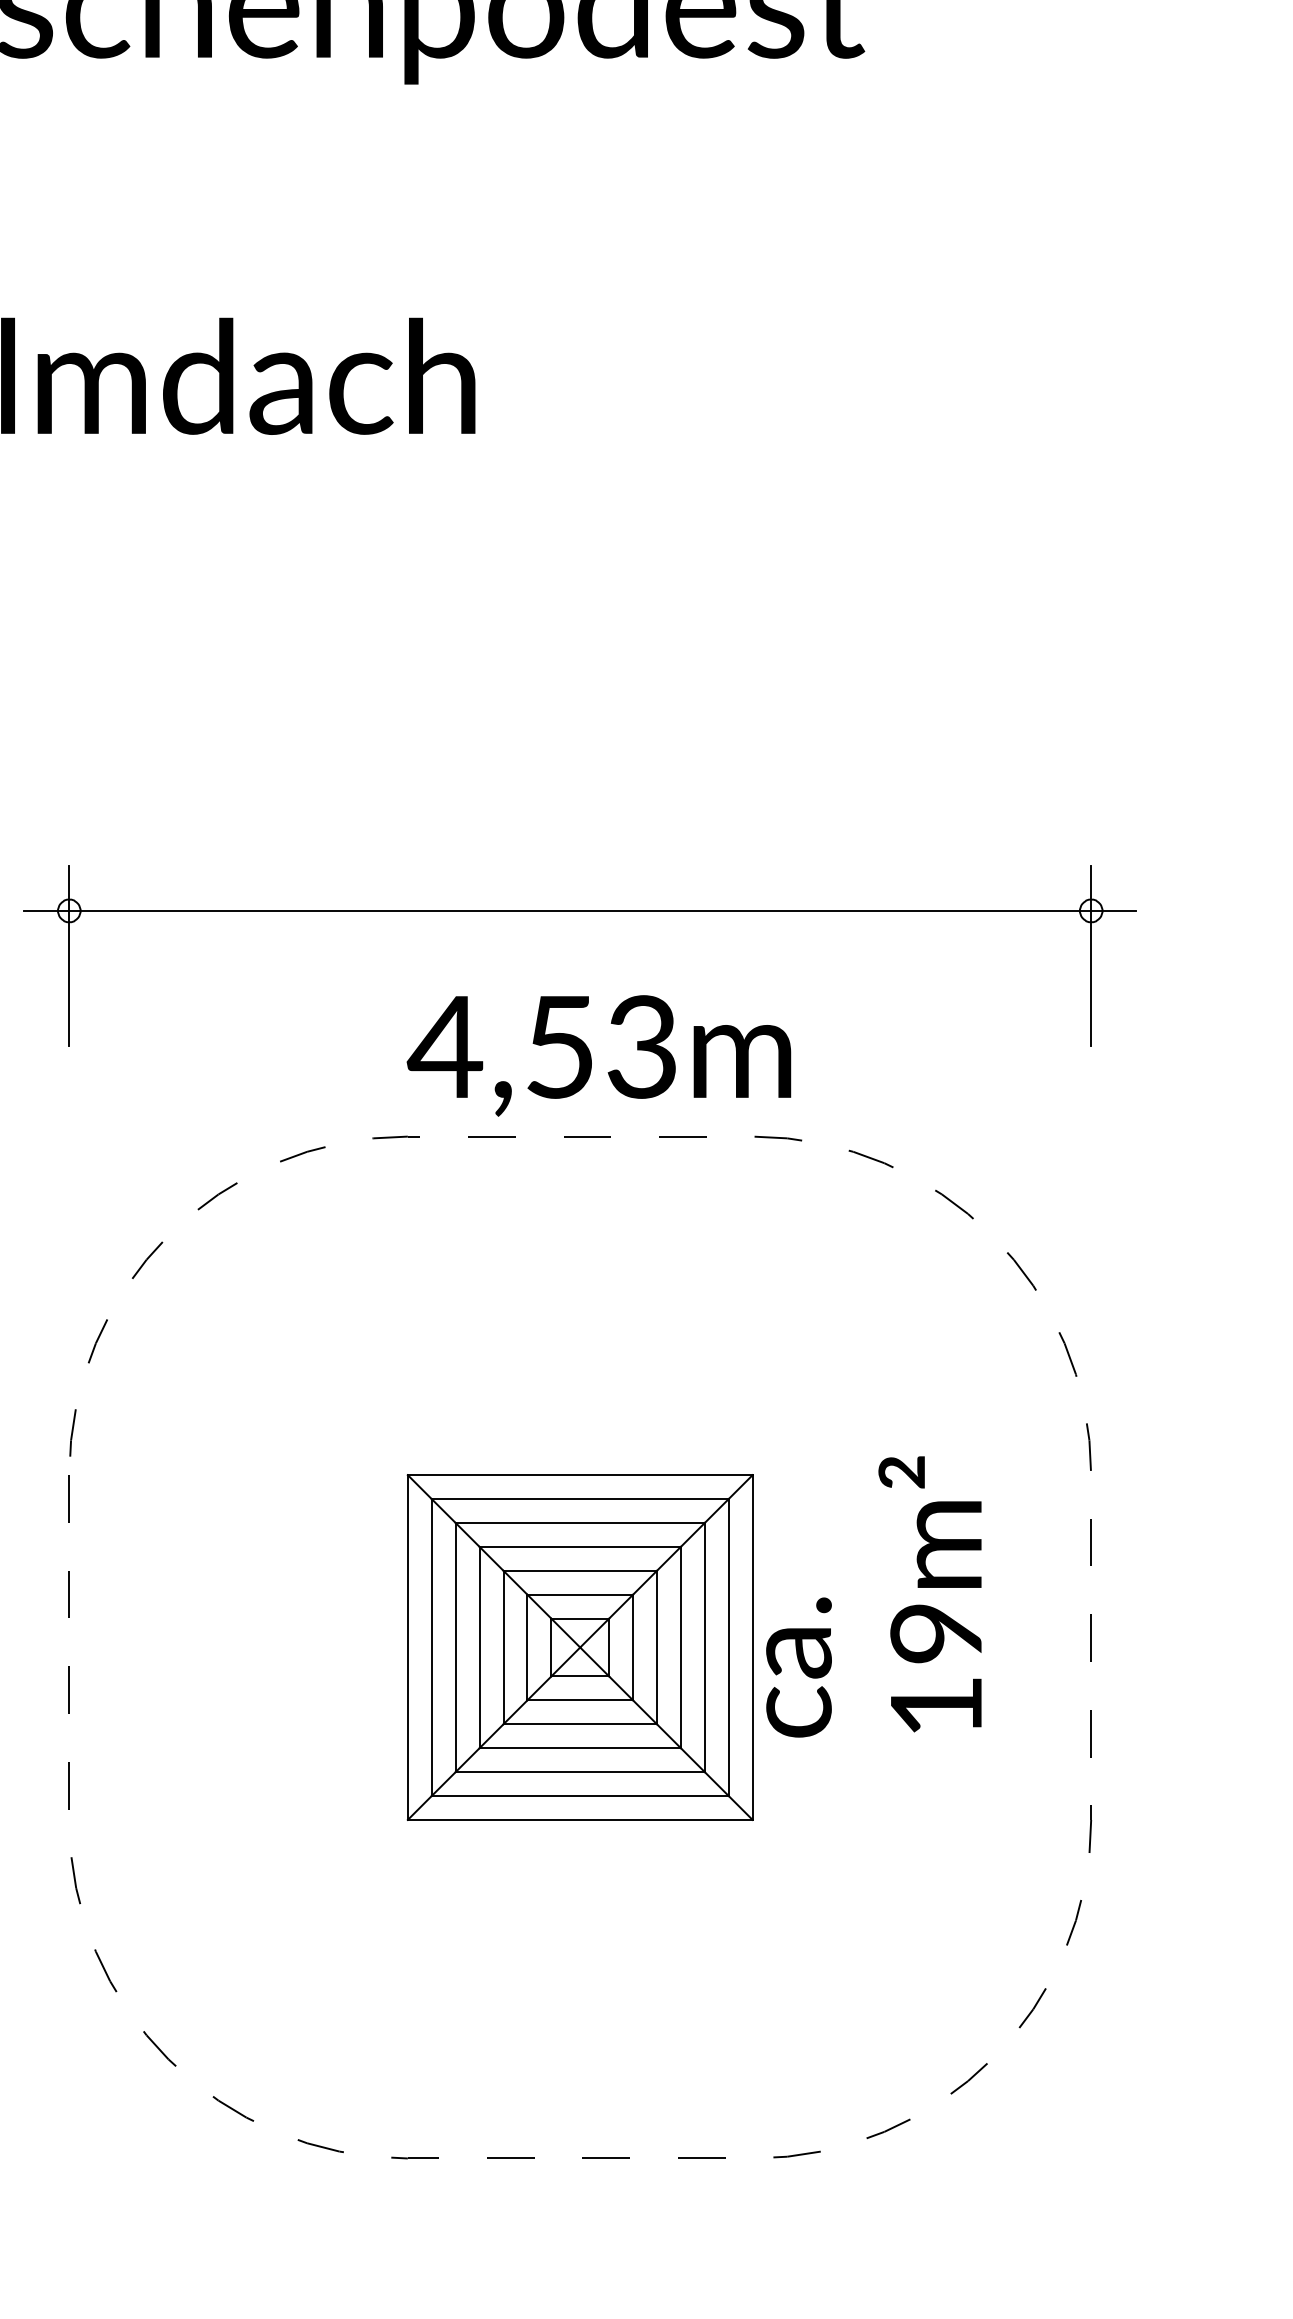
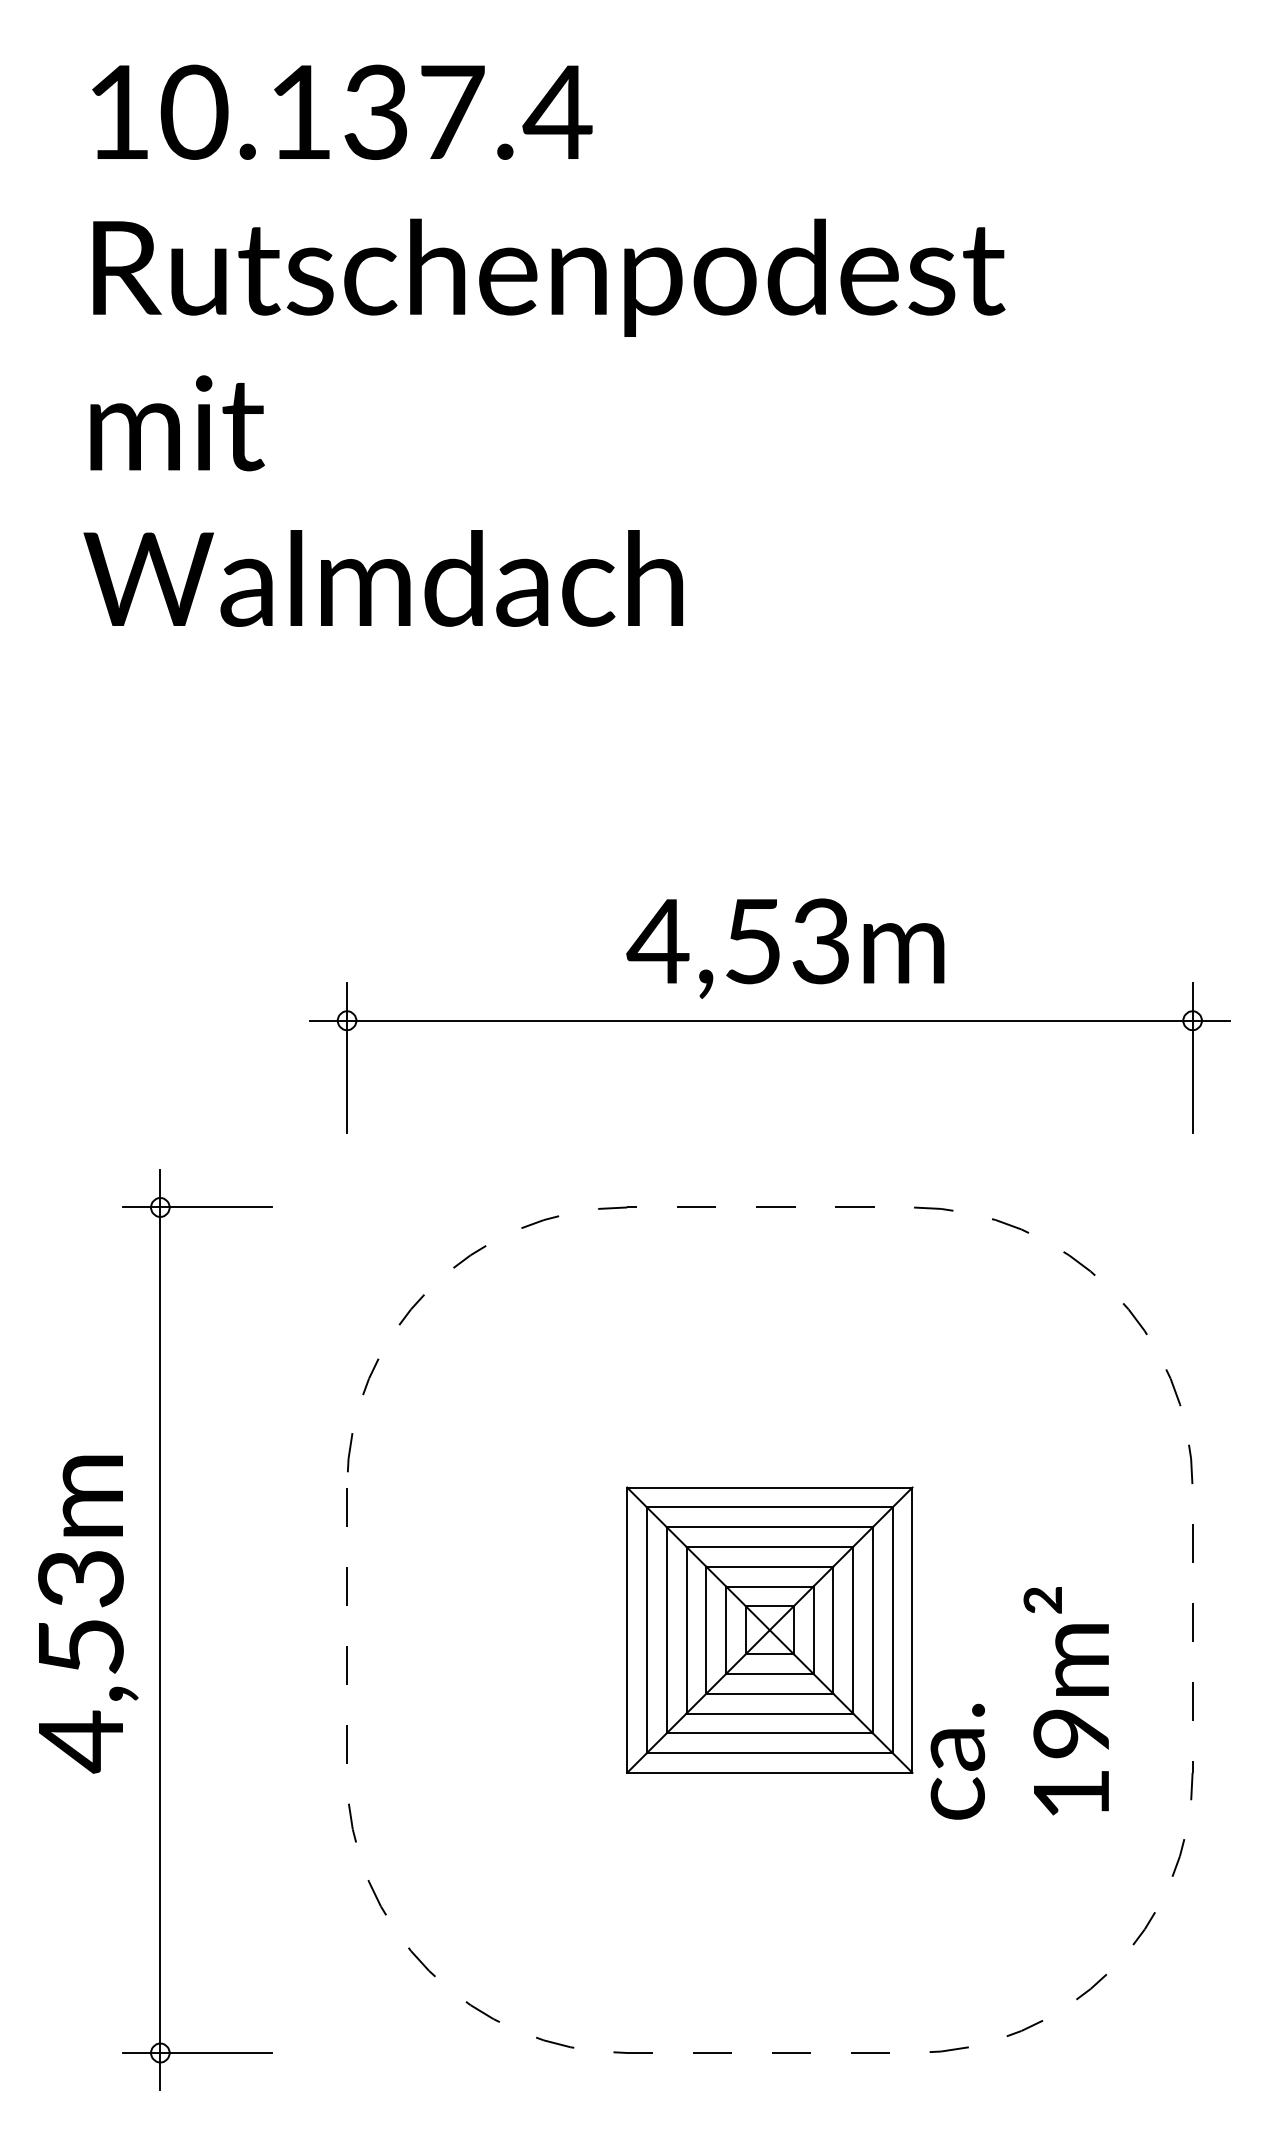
text: (599, 1055) -> (785, 948), moved
text: (873, 1597) -> (1019, 1703), moved

